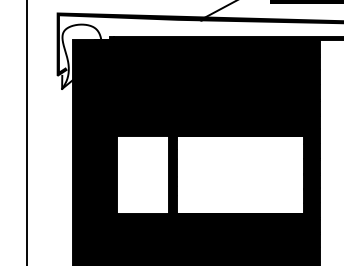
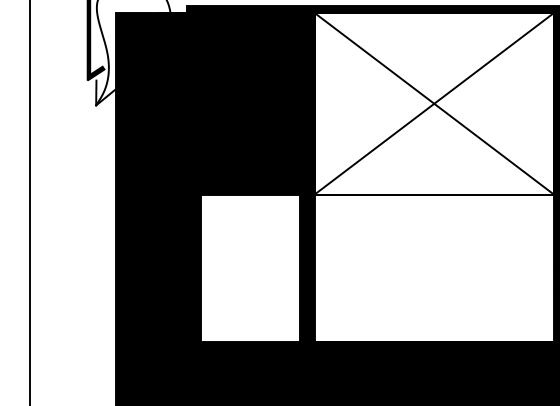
fill: (240, 88) -> (434, 104), removed

